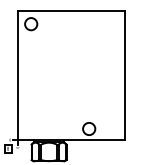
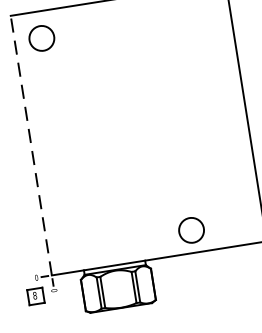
line: (17, 75) -> (30, 145), solid -> dashed

